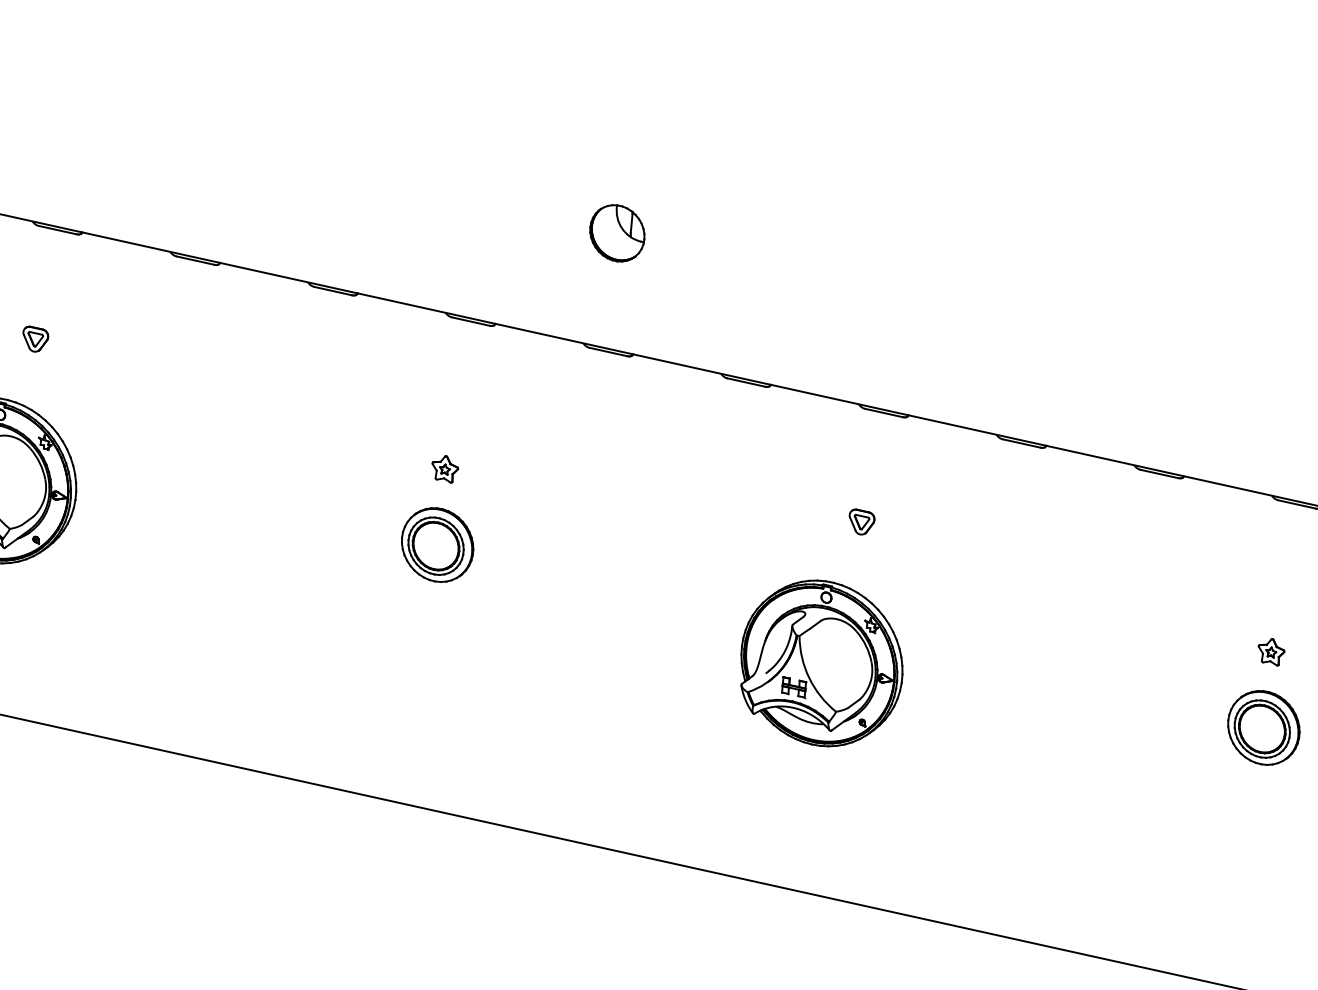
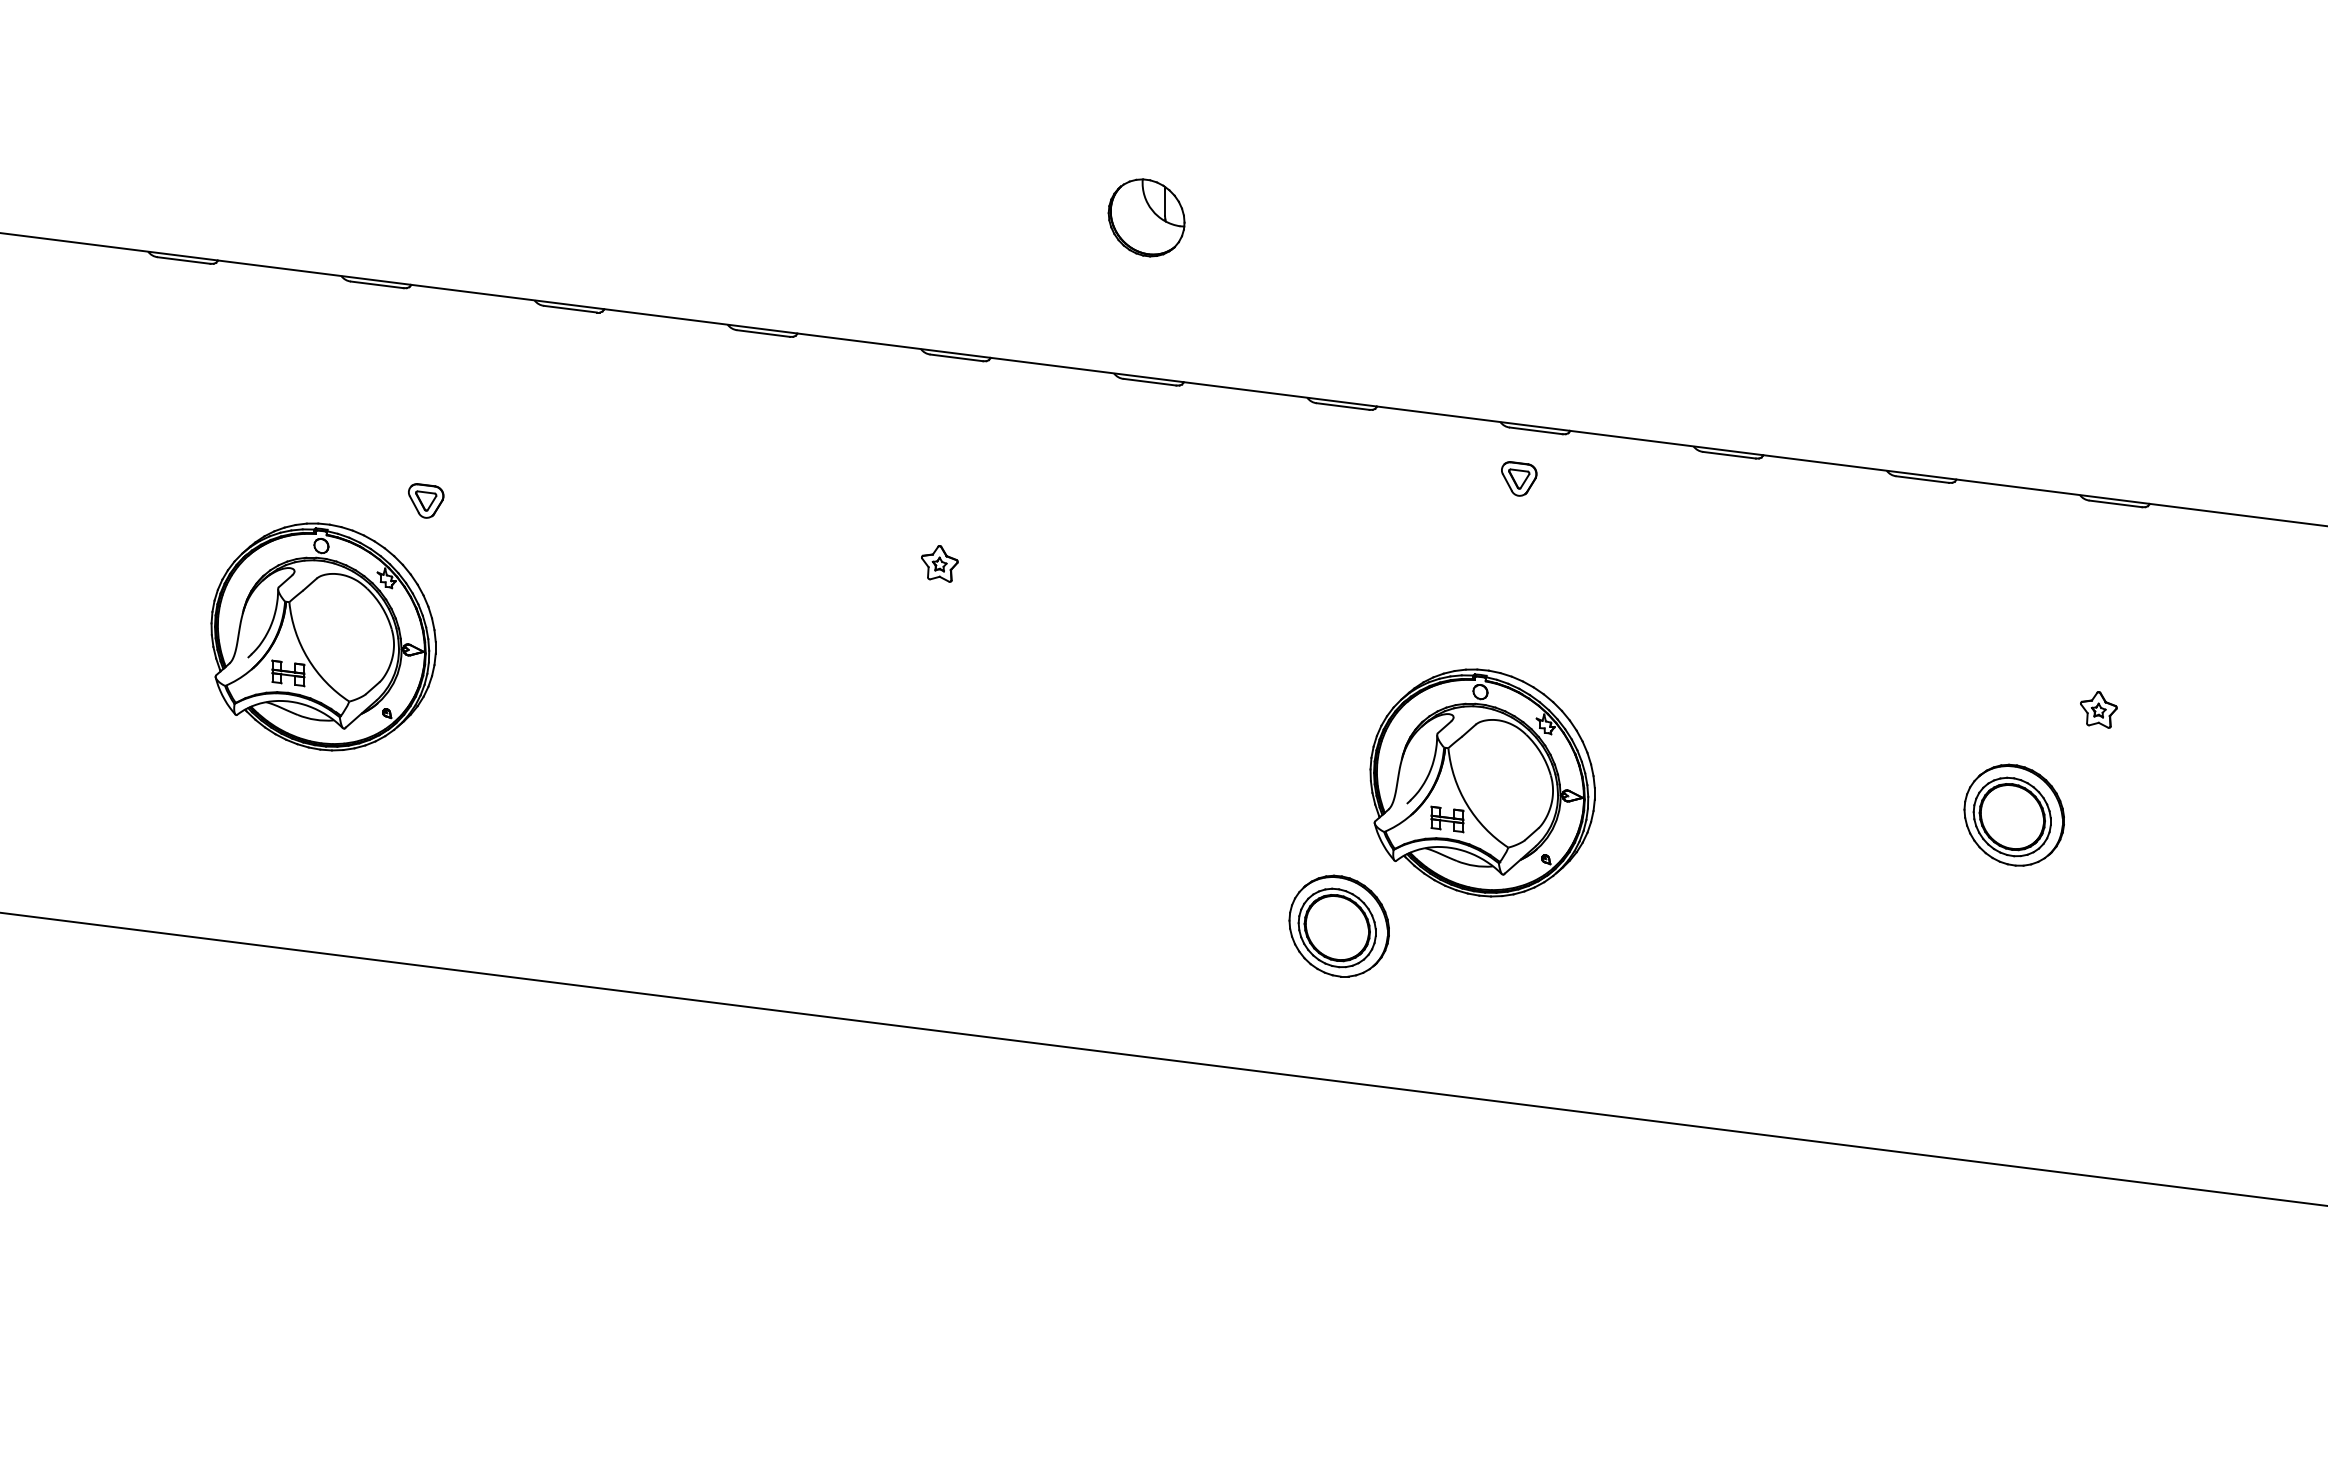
part: (35, 339) -> (426, 500), moved
part: (861, 522) -> (1519, 478), moved
part: (437, 544) -> (1338, 925), moved
part: (1263, 727) -> (2013, 814), moved

